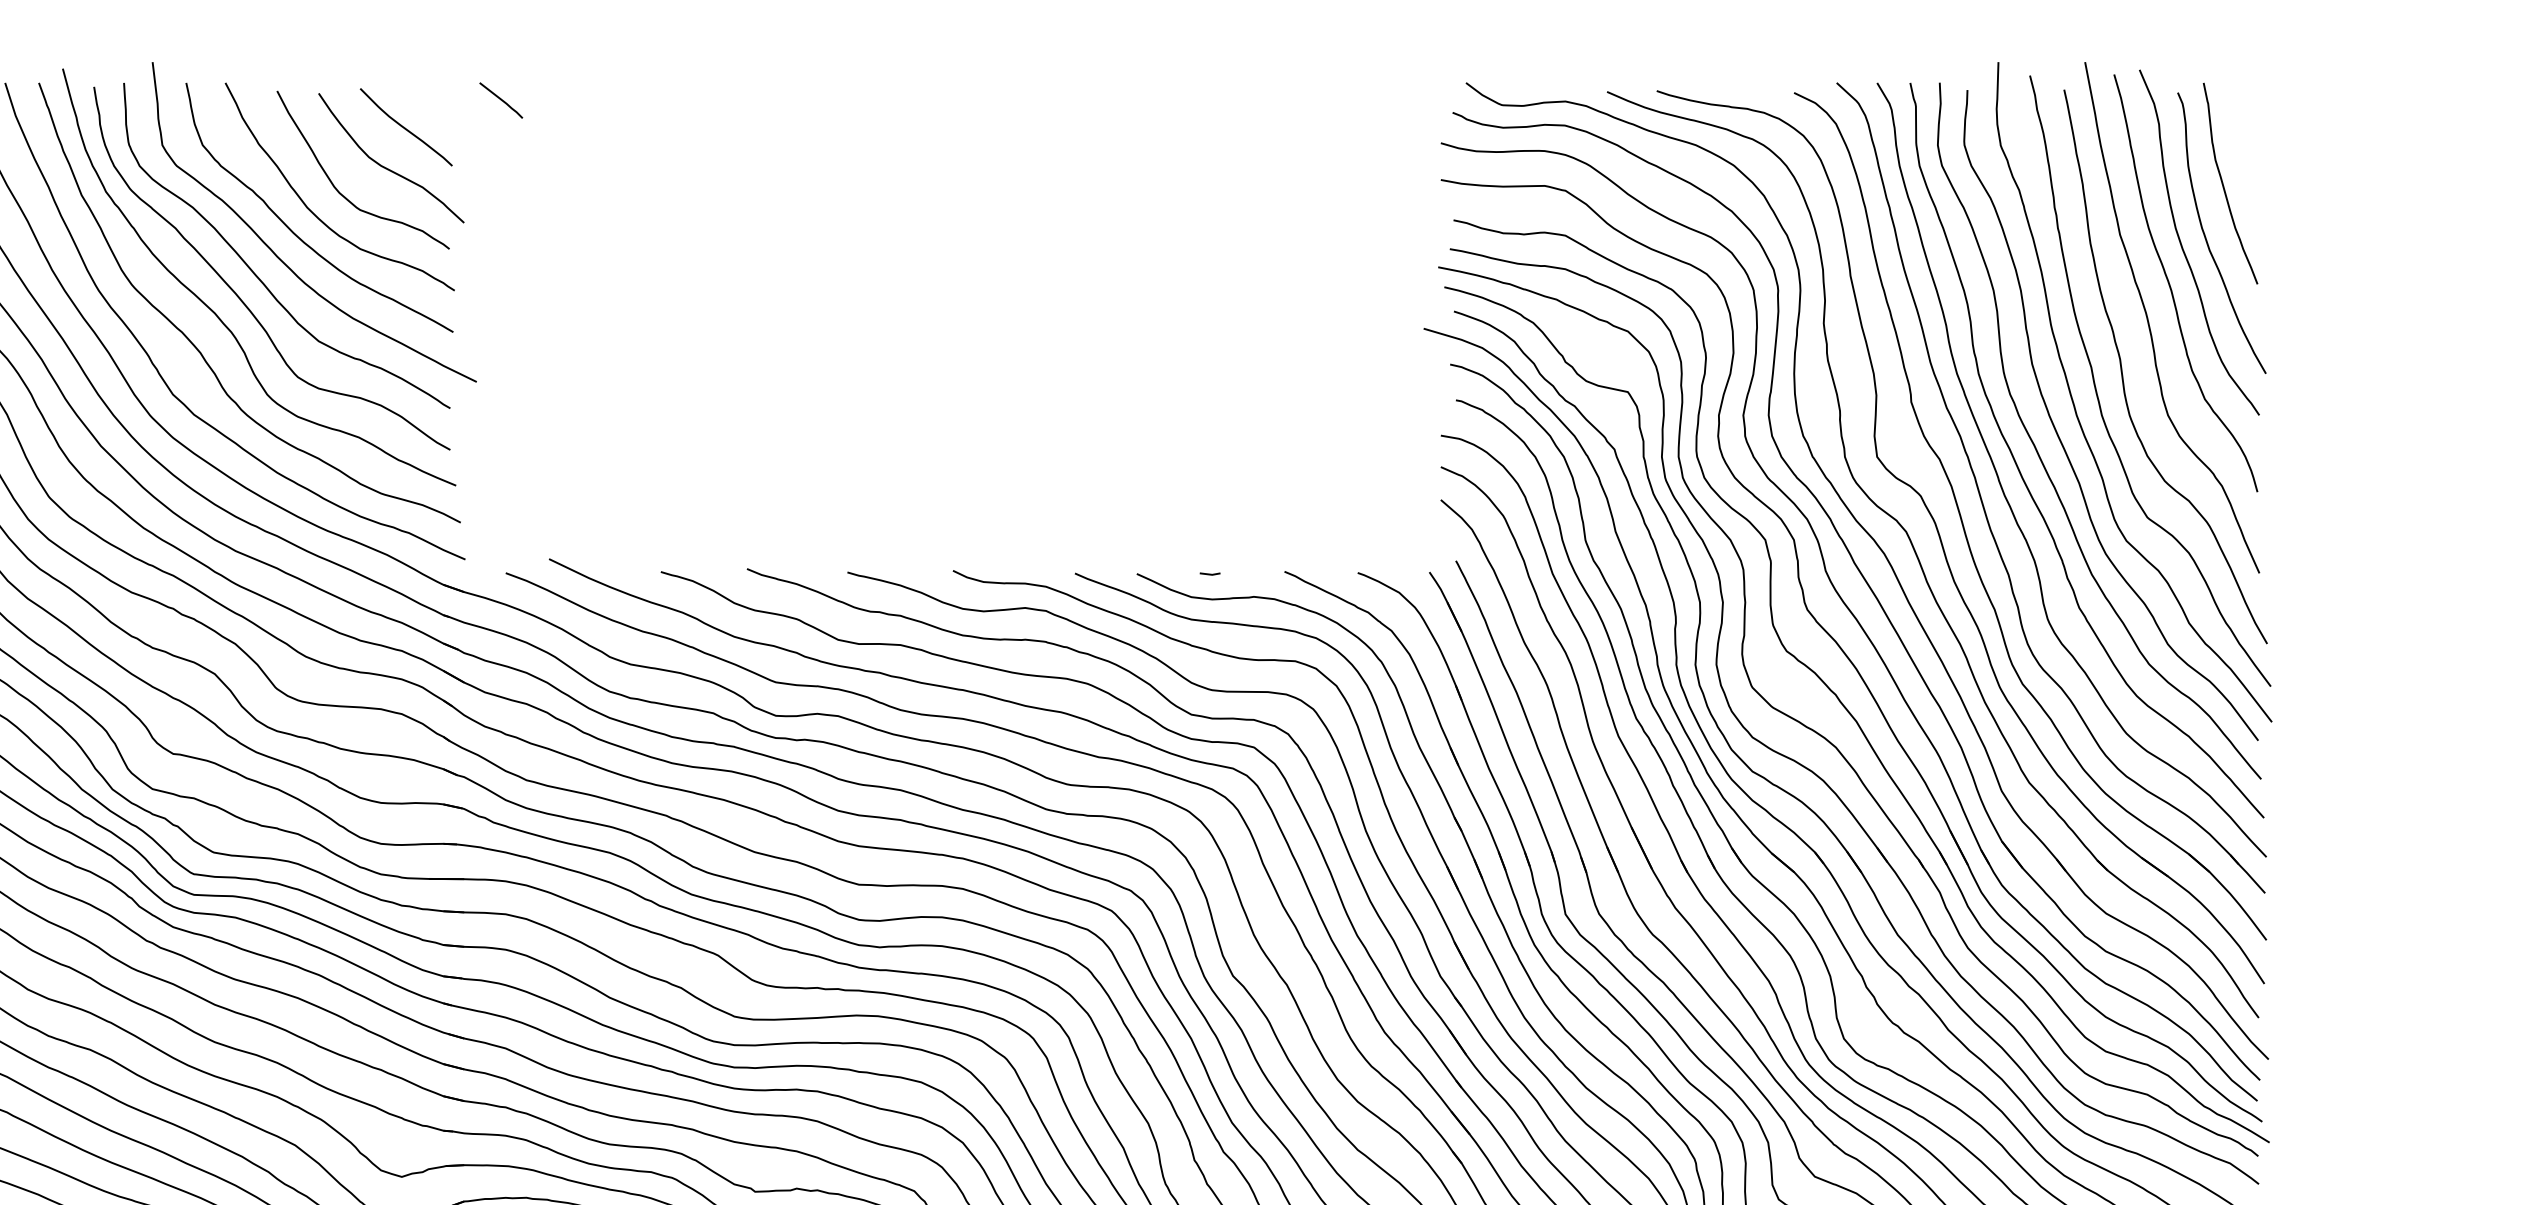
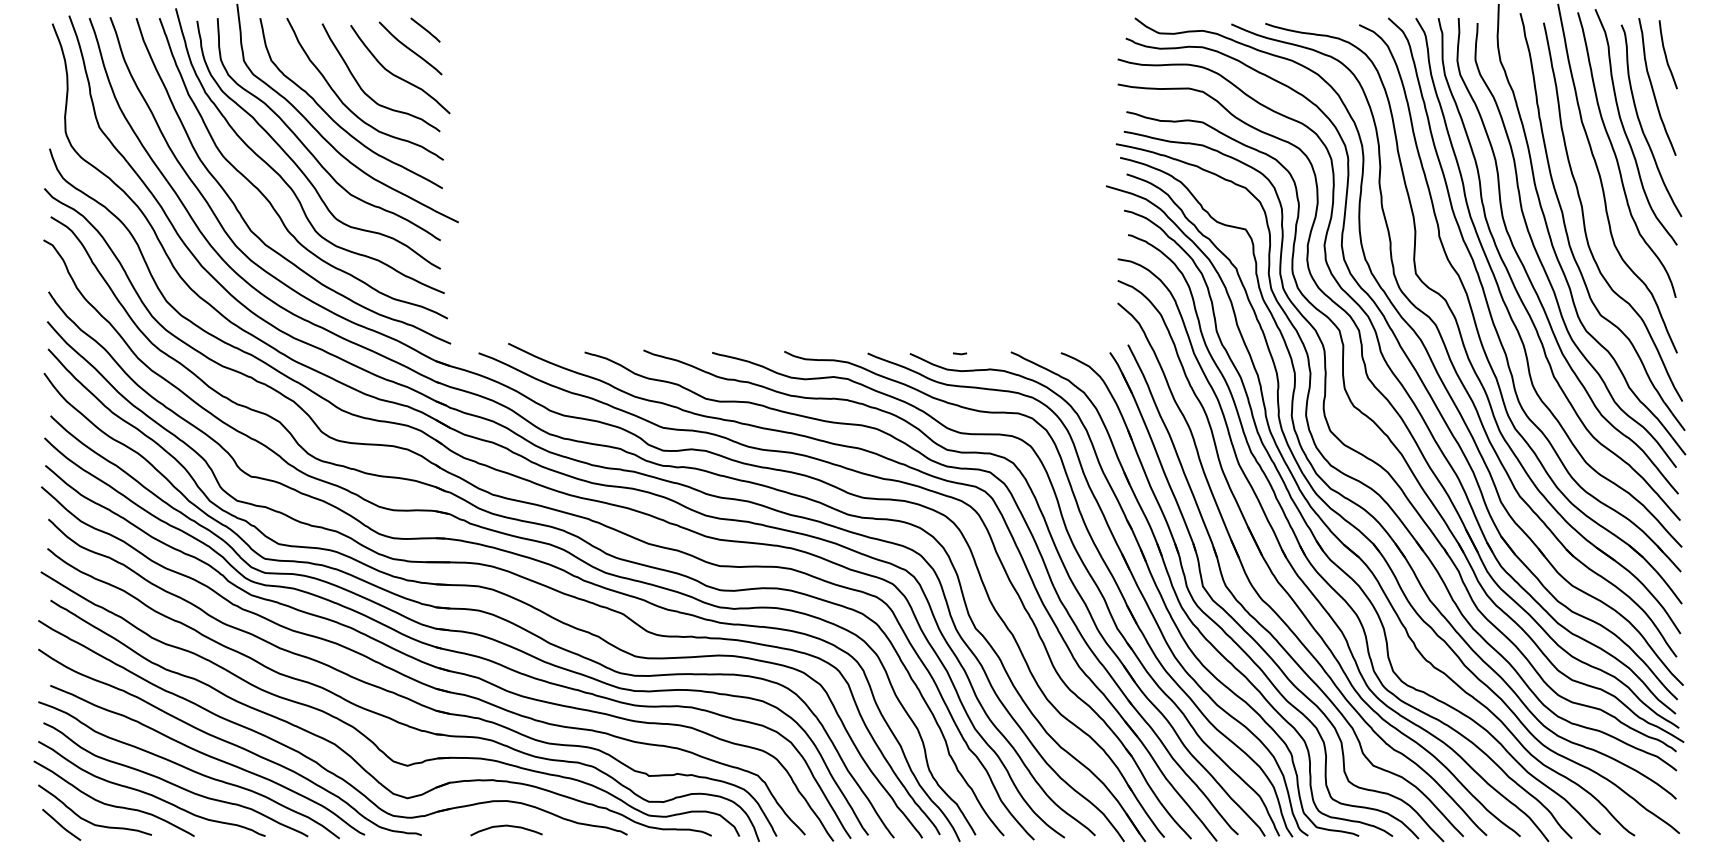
line: (501, 99) -> (425, 29), moved
curve: (2243, 136) -> (1666, 54), added

